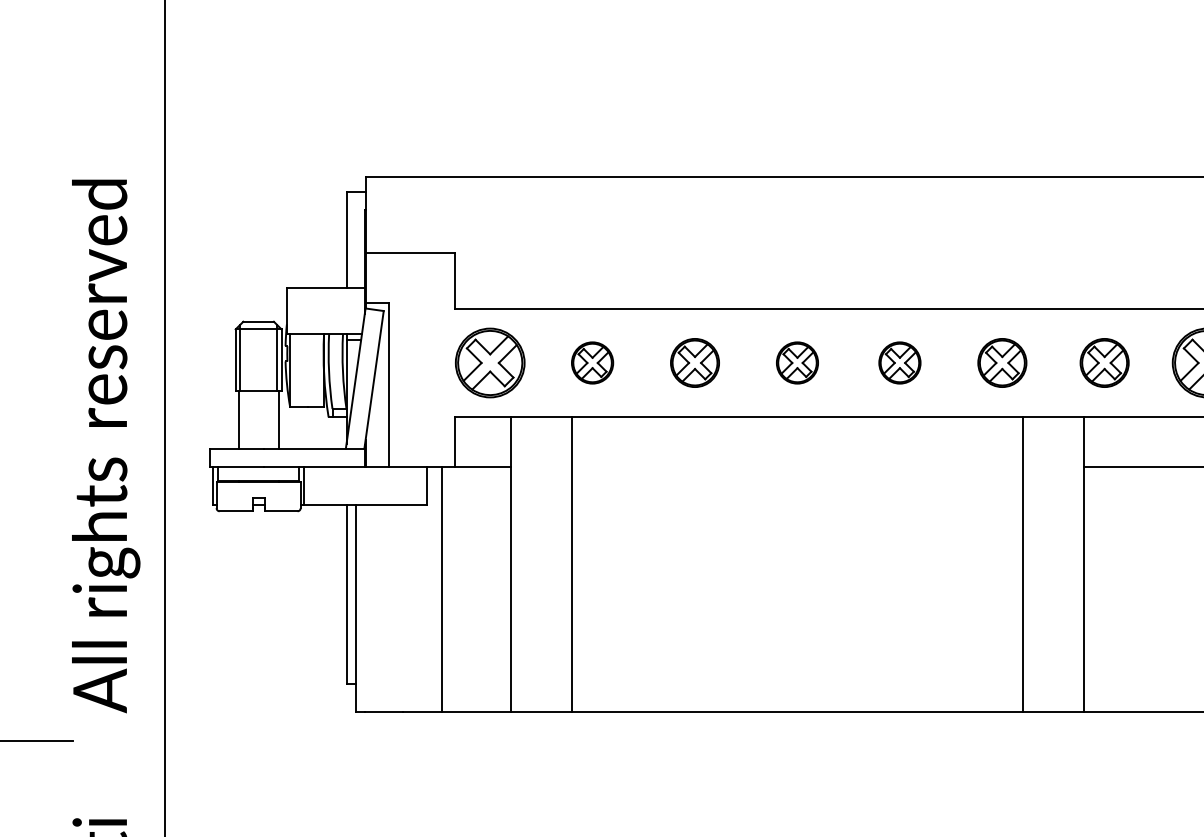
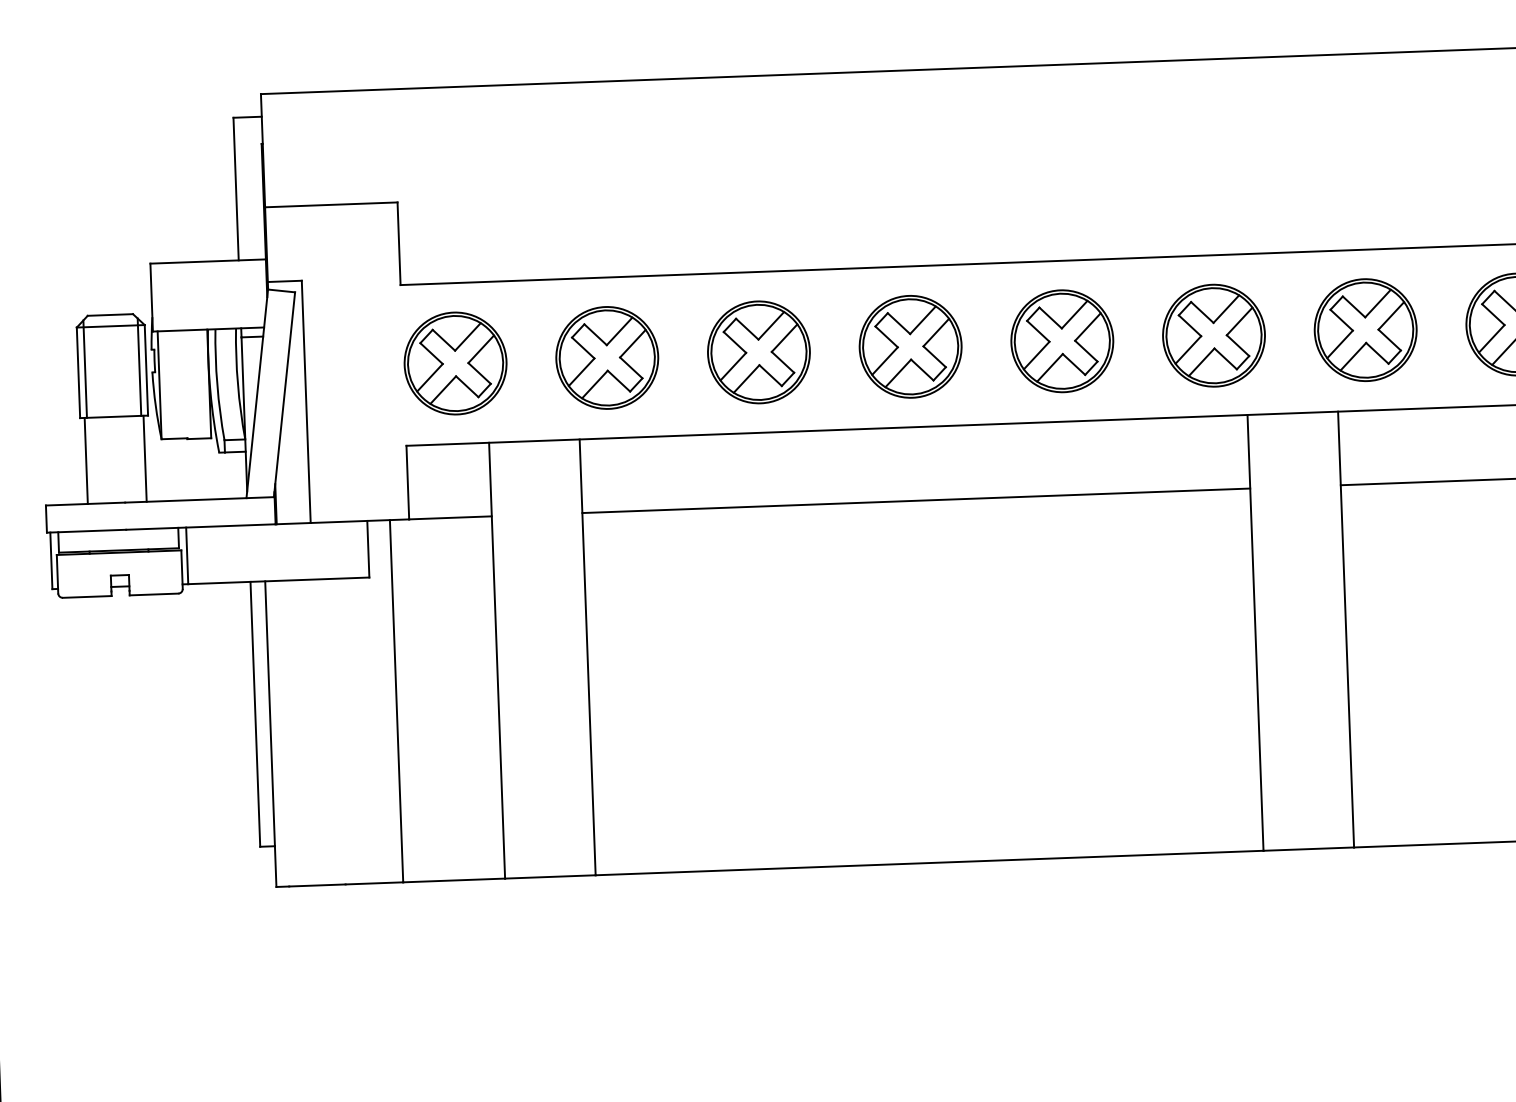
part: (592, 362) -> (607, 357), size x1.67
part: (694, 362) -> (758, 351), size x1.43
part: (797, 362) -> (910, 346), size x1.67
part: (899, 362) -> (1061, 340), size x1.67
part: (1002, 362) -> (1214, 334), size x1.43
part: (1104, 362) -> (1365, 329), size x1.43
line: (797, 466) -> (916, 500), added

